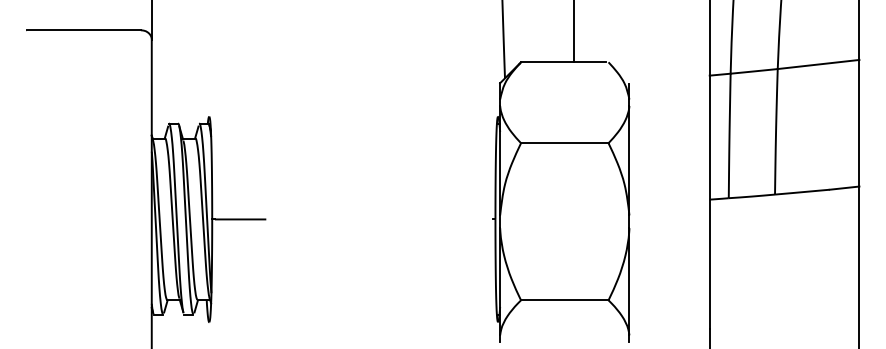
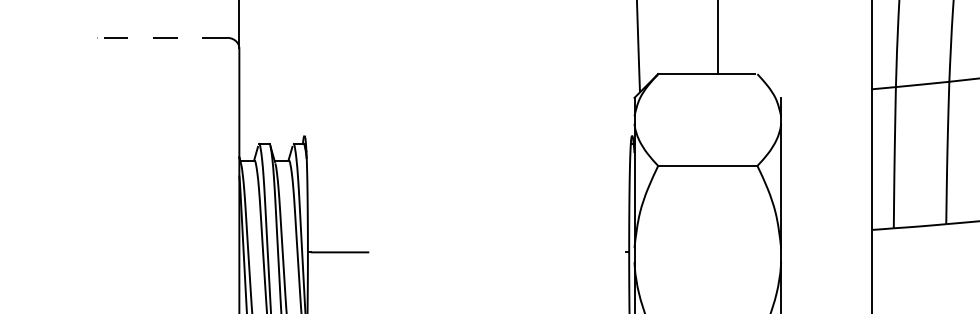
line: (83, 30) -> (161, 38), solid -> dashed

